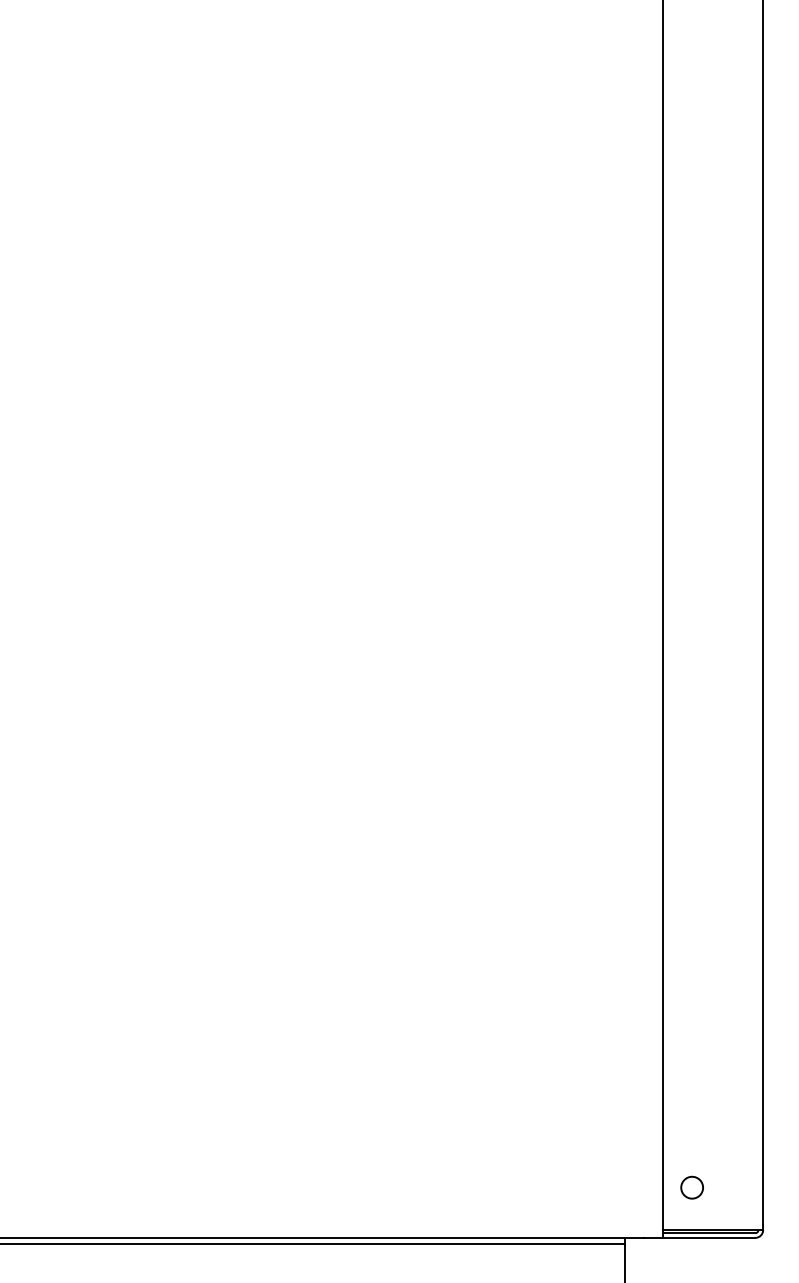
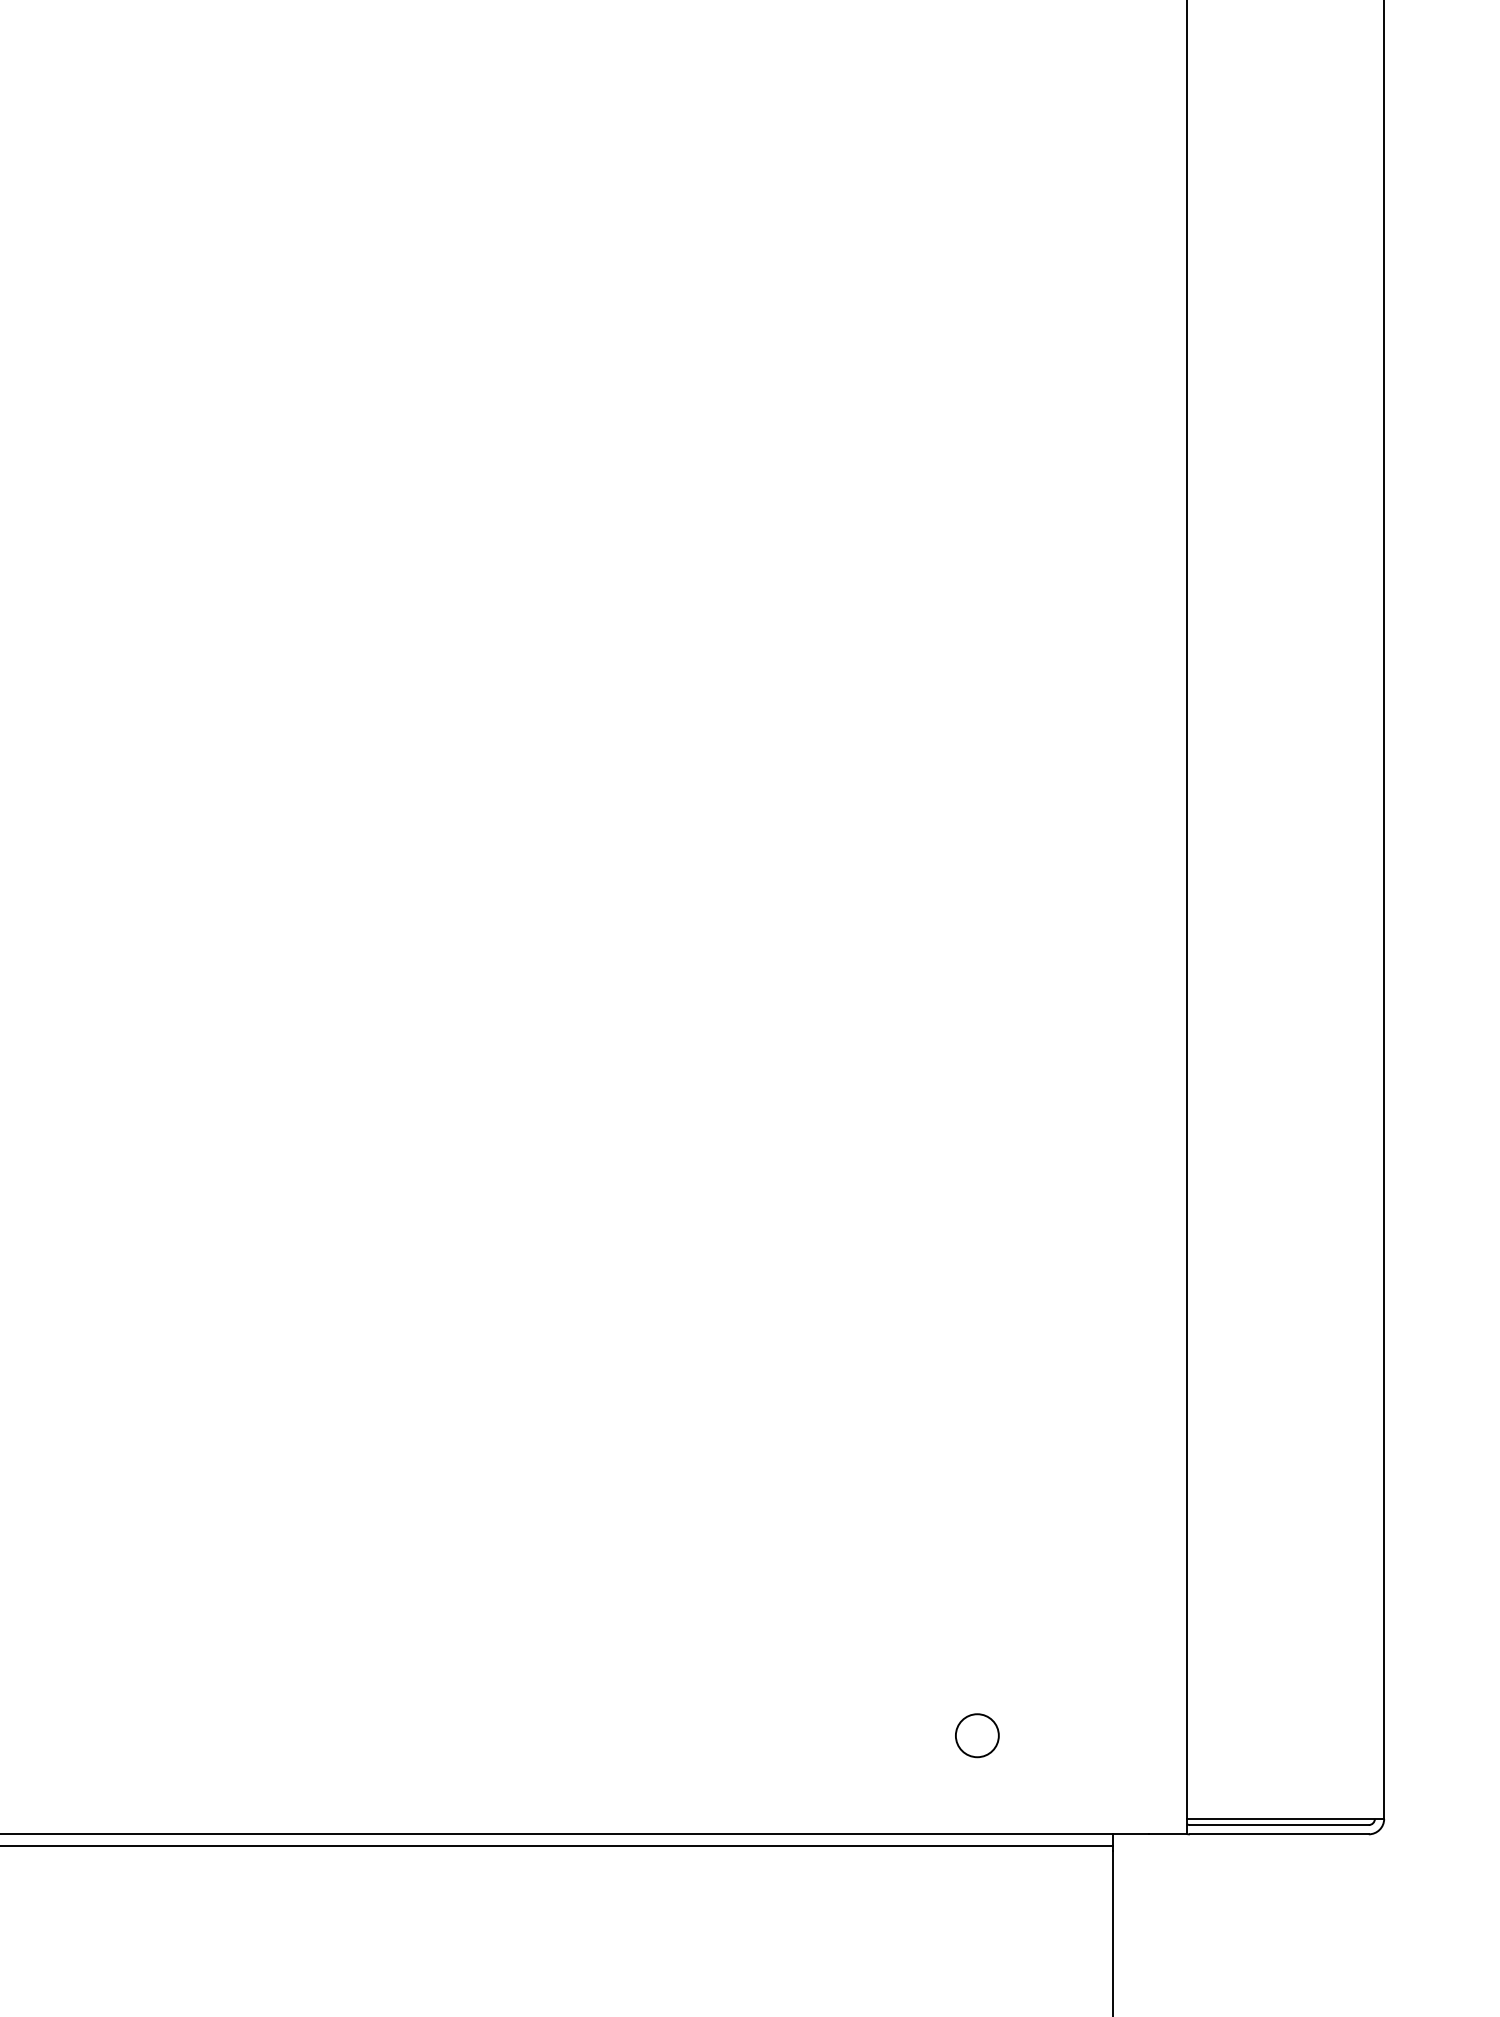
circle: (691, 1187) -> (976, 1735), moved

